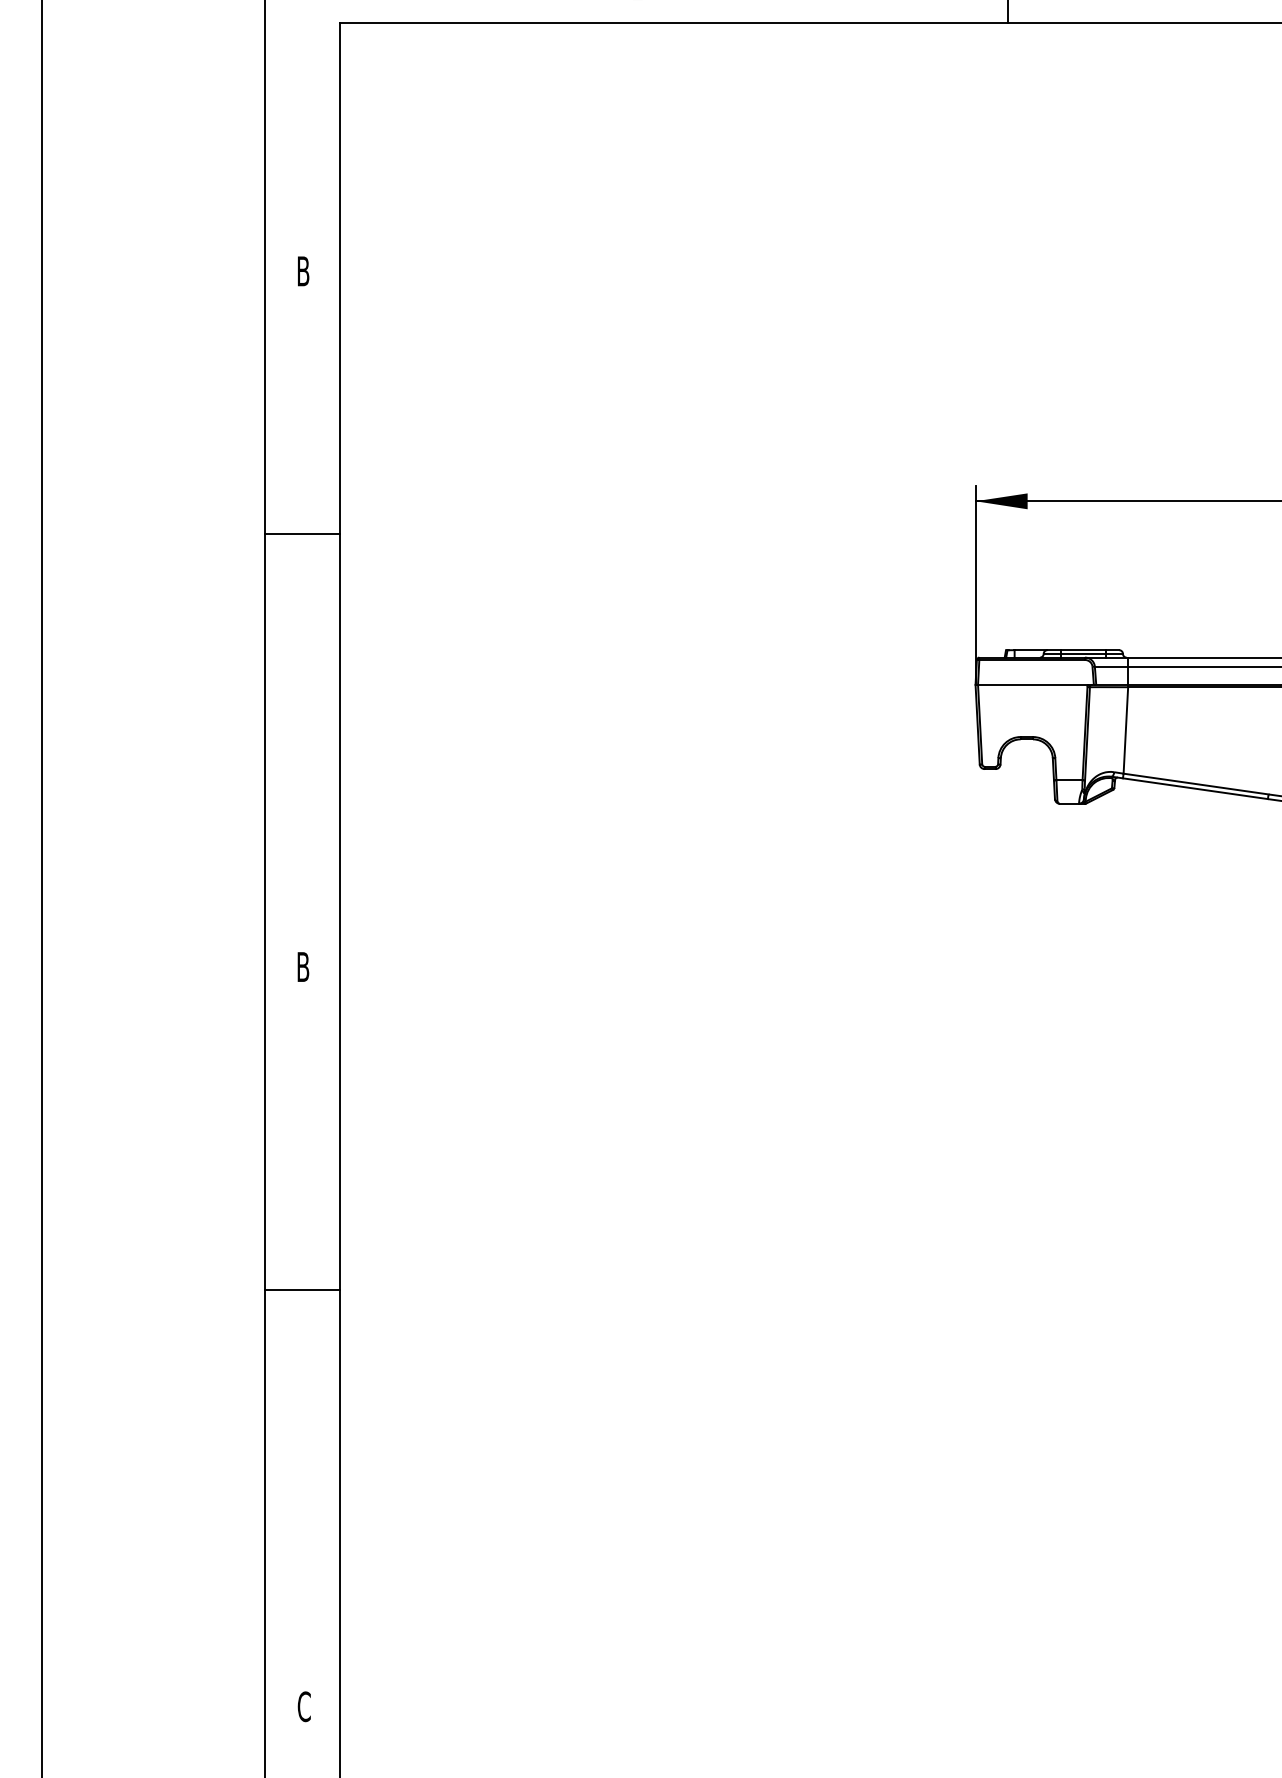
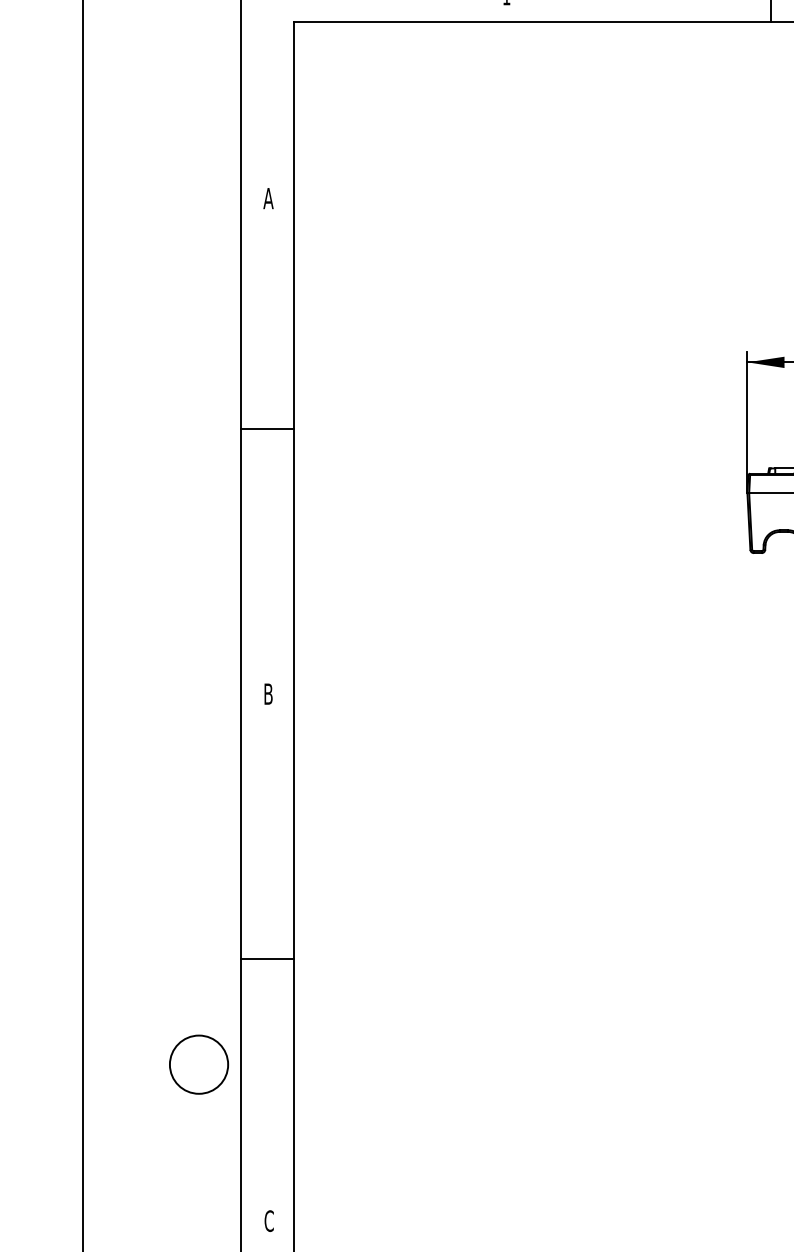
text: (303, 271) -> (268, 198), B -> A
line: (302, 534) -> (267, 429), moved
line: (302, 1289) -> (267, 958), moved
circle: (205, 1486) -> (198, 1064), added

